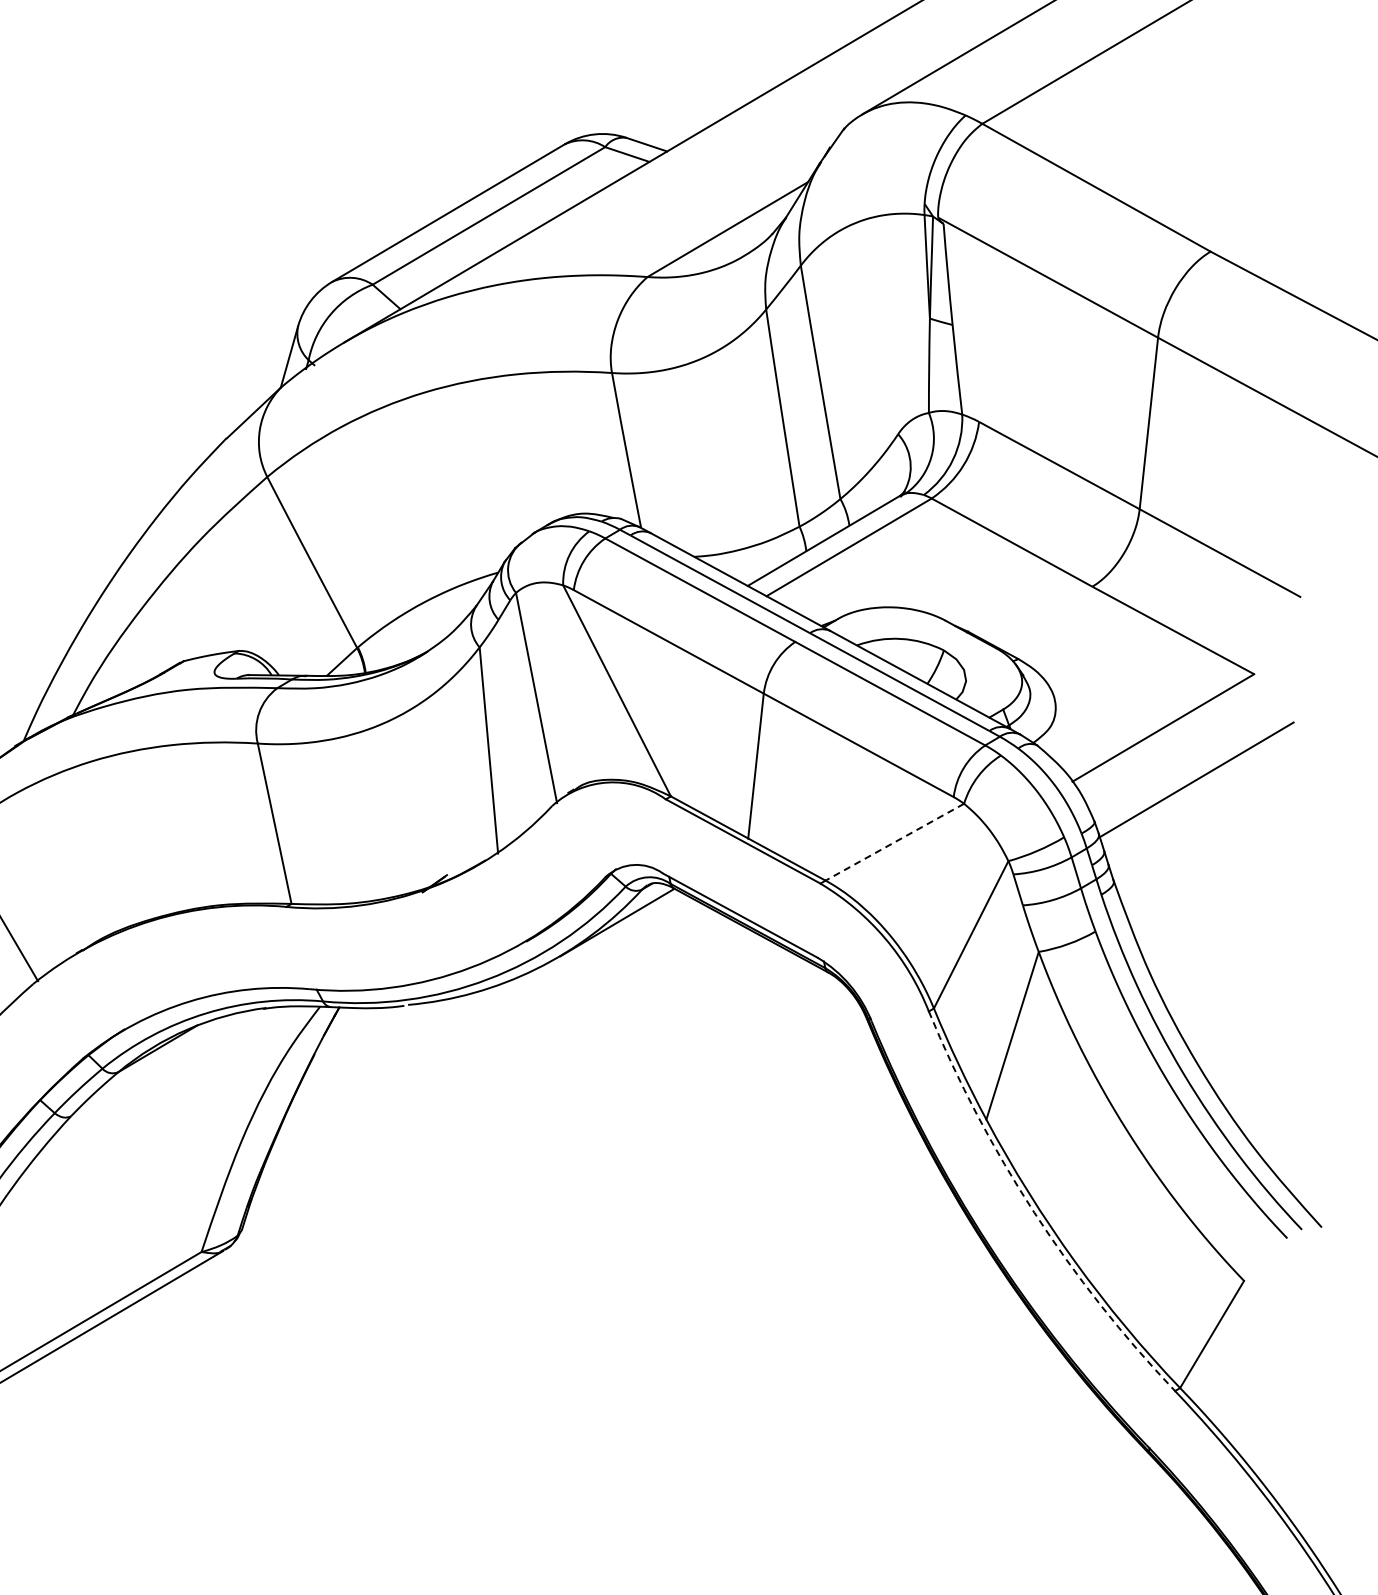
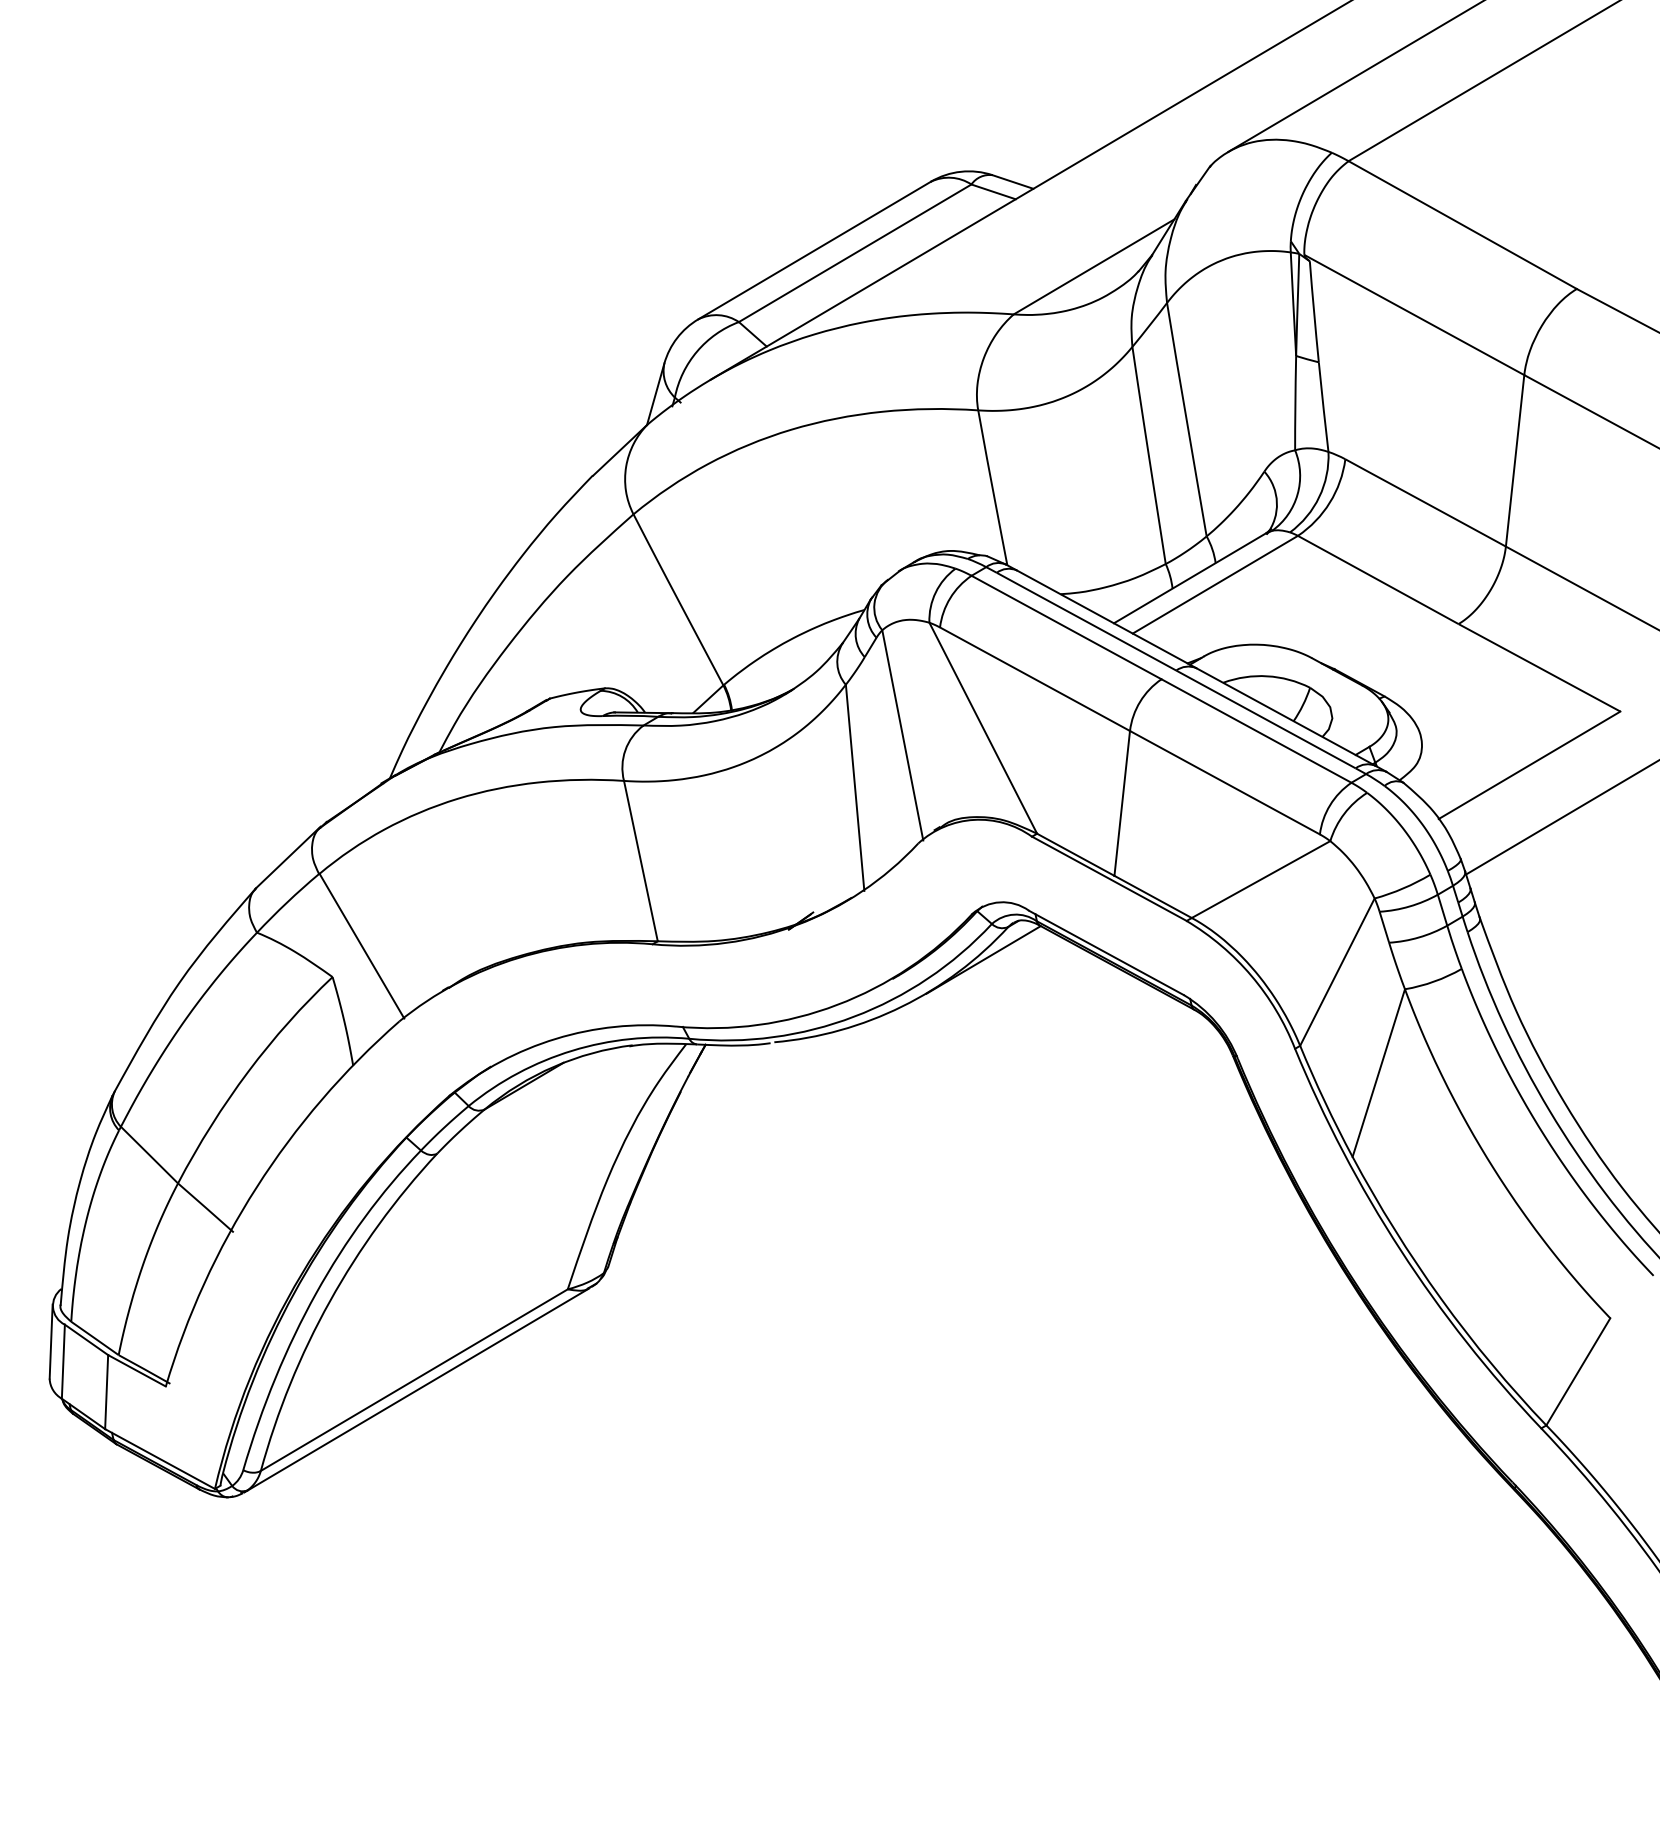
line: (894, 842) -> (1260, 879), dashed -> solid
arc: (1034, 1213) -> (1400, 1250), dashed -> solid

